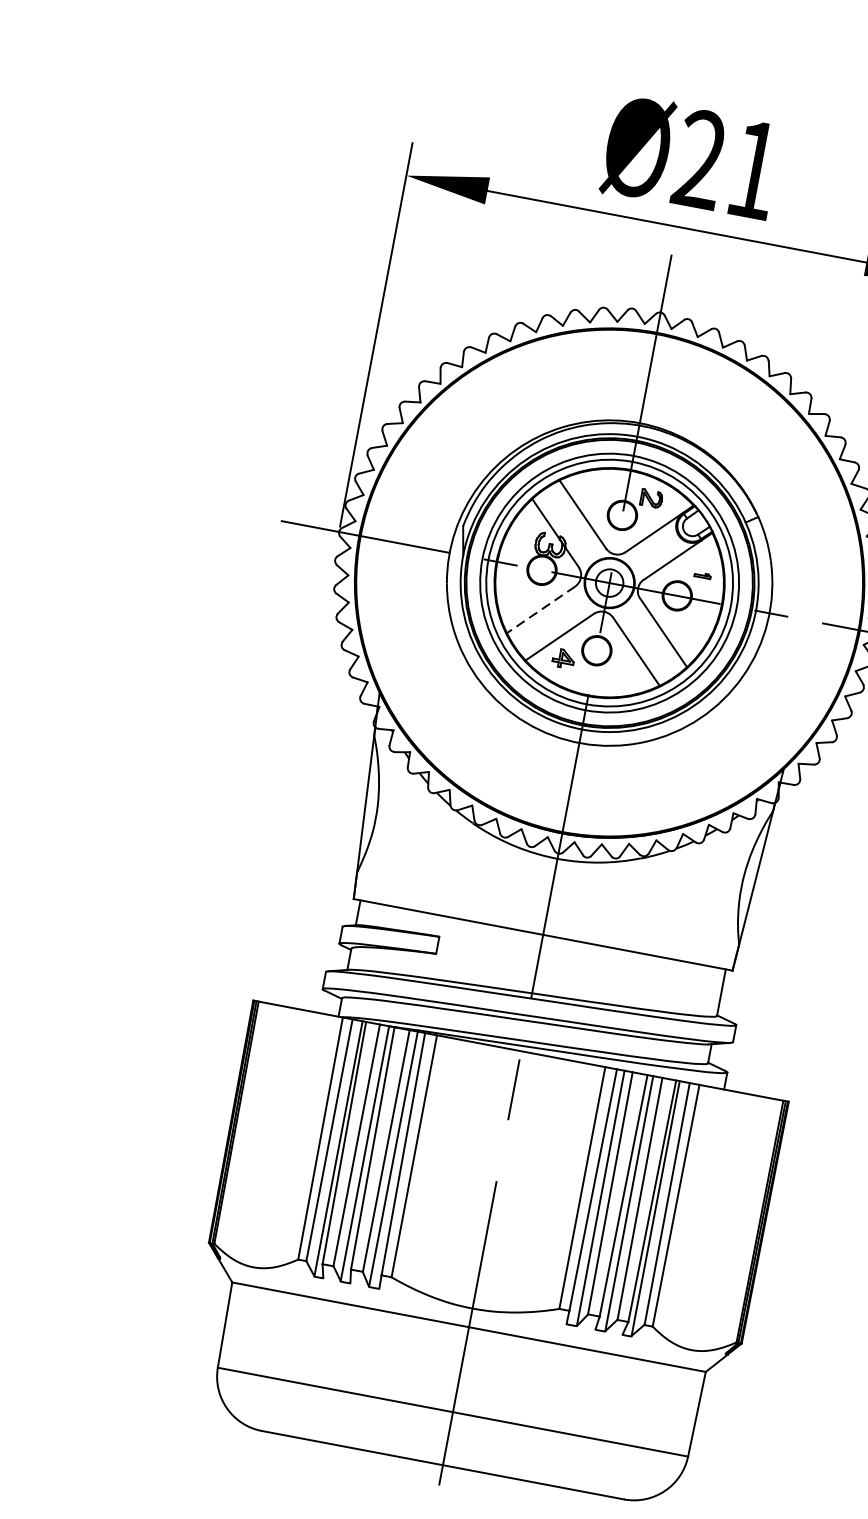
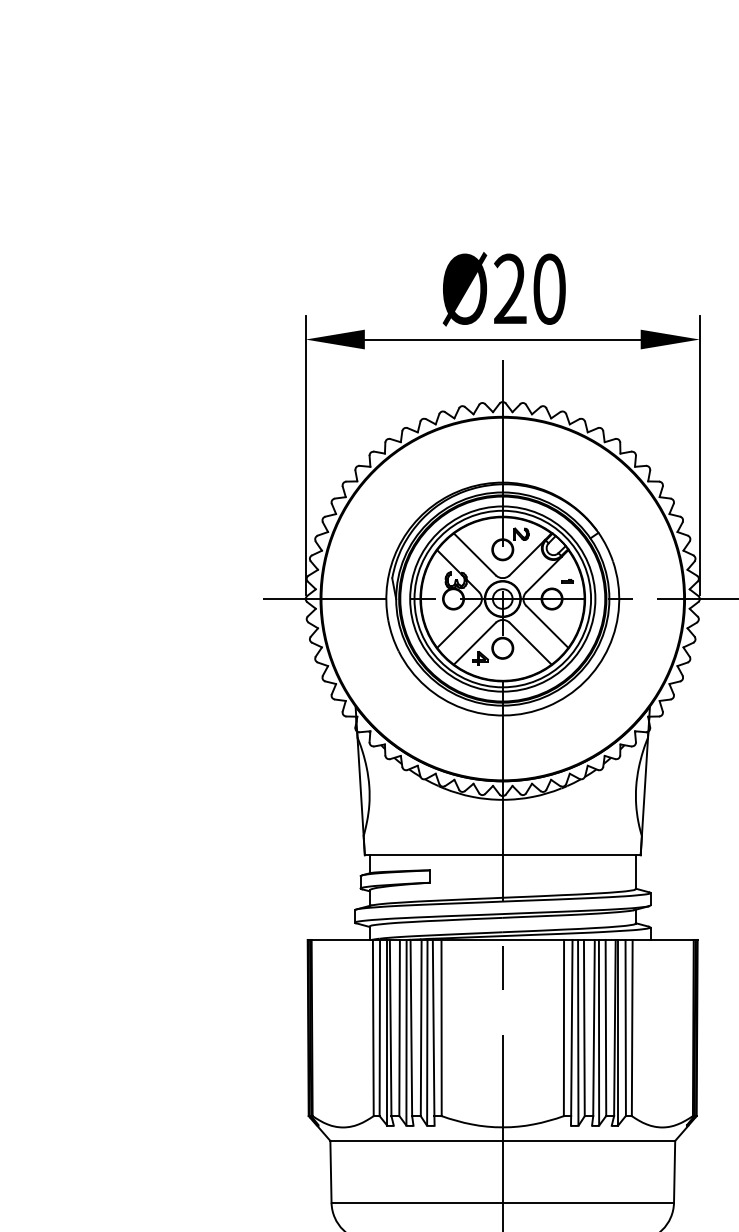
text: (754, 168) -> (549, 288), 21 -> 20
line: (541, 609) -> (458, 626), dashed -> solid

